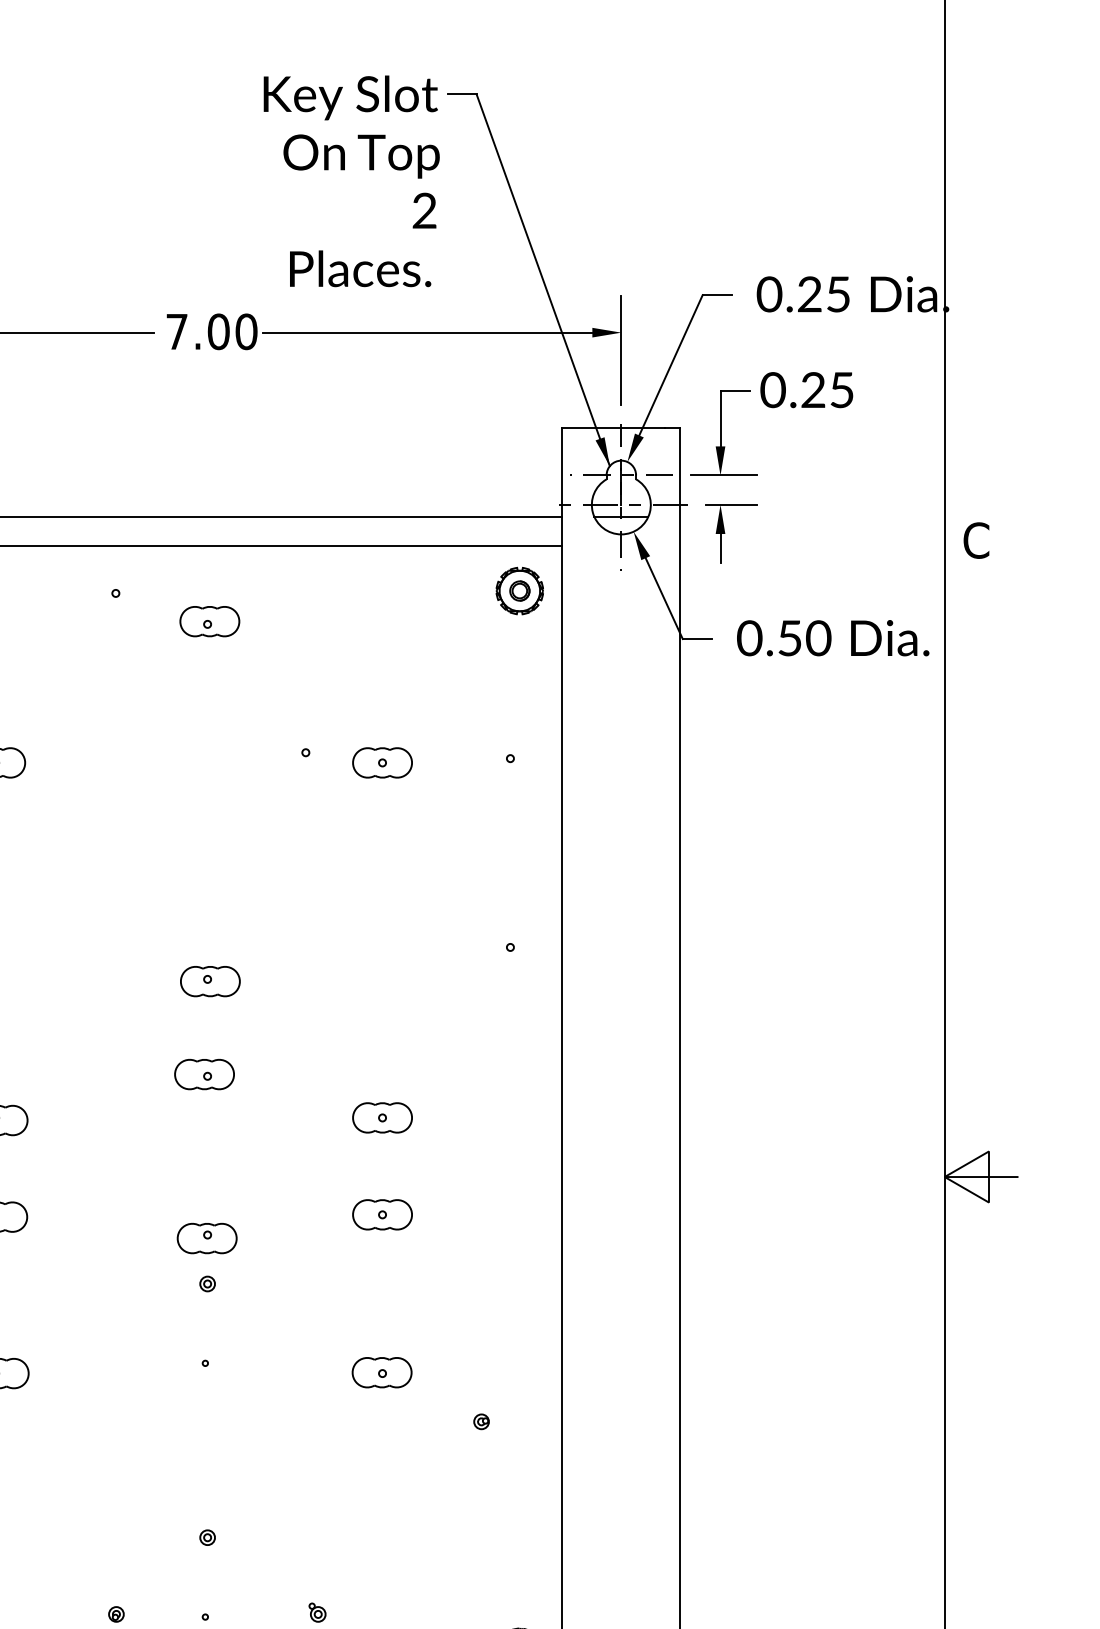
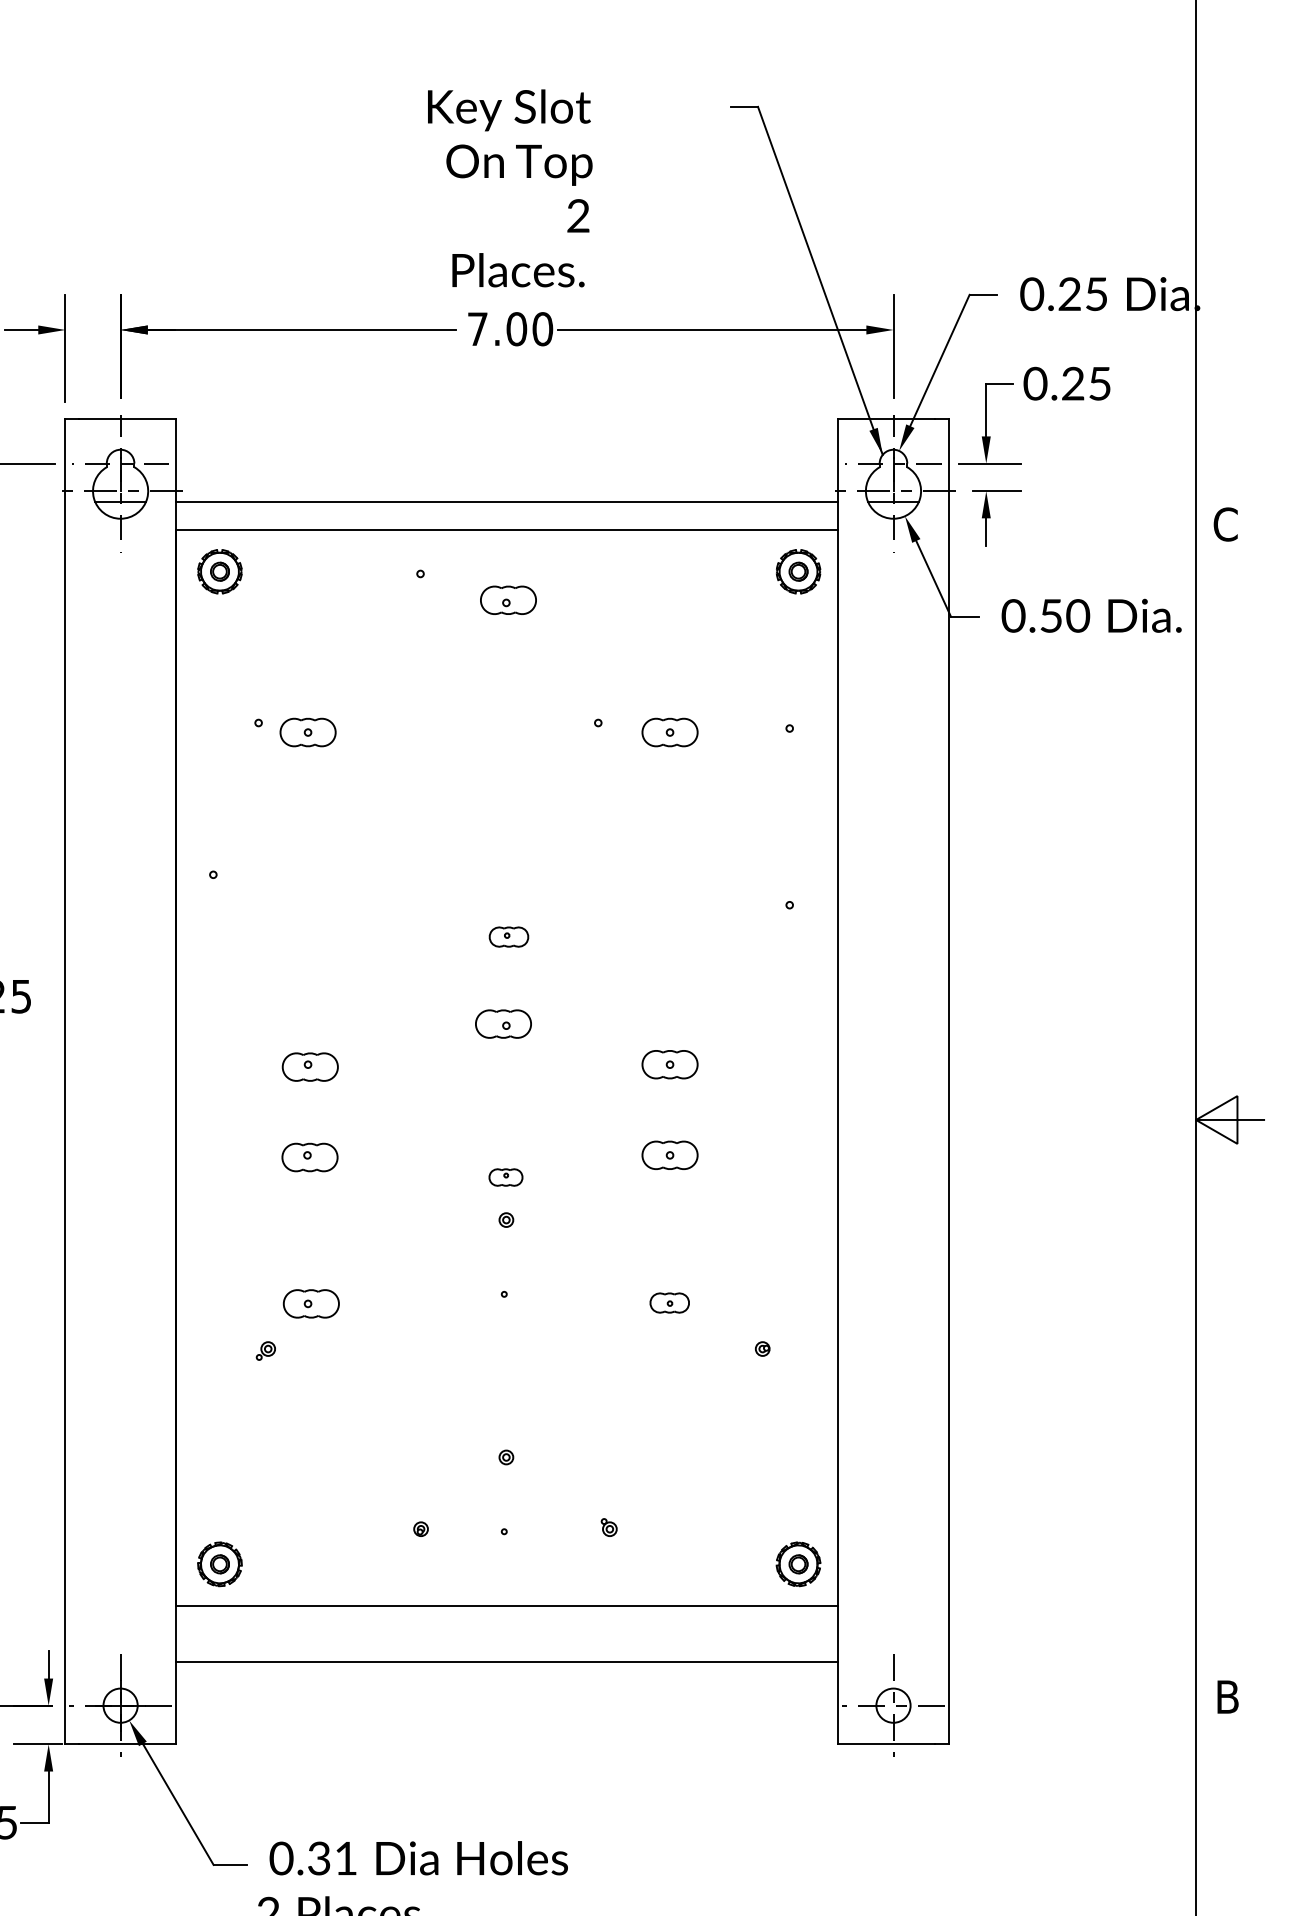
text: (352, 181) -> (510, 188), moved
part: (209, 980) -> (508, 936), size x0.7
part: (206, 1238) -> (505, 1177), size x0.6
part: (381, 1372) -> (669, 1302), size x0.7

